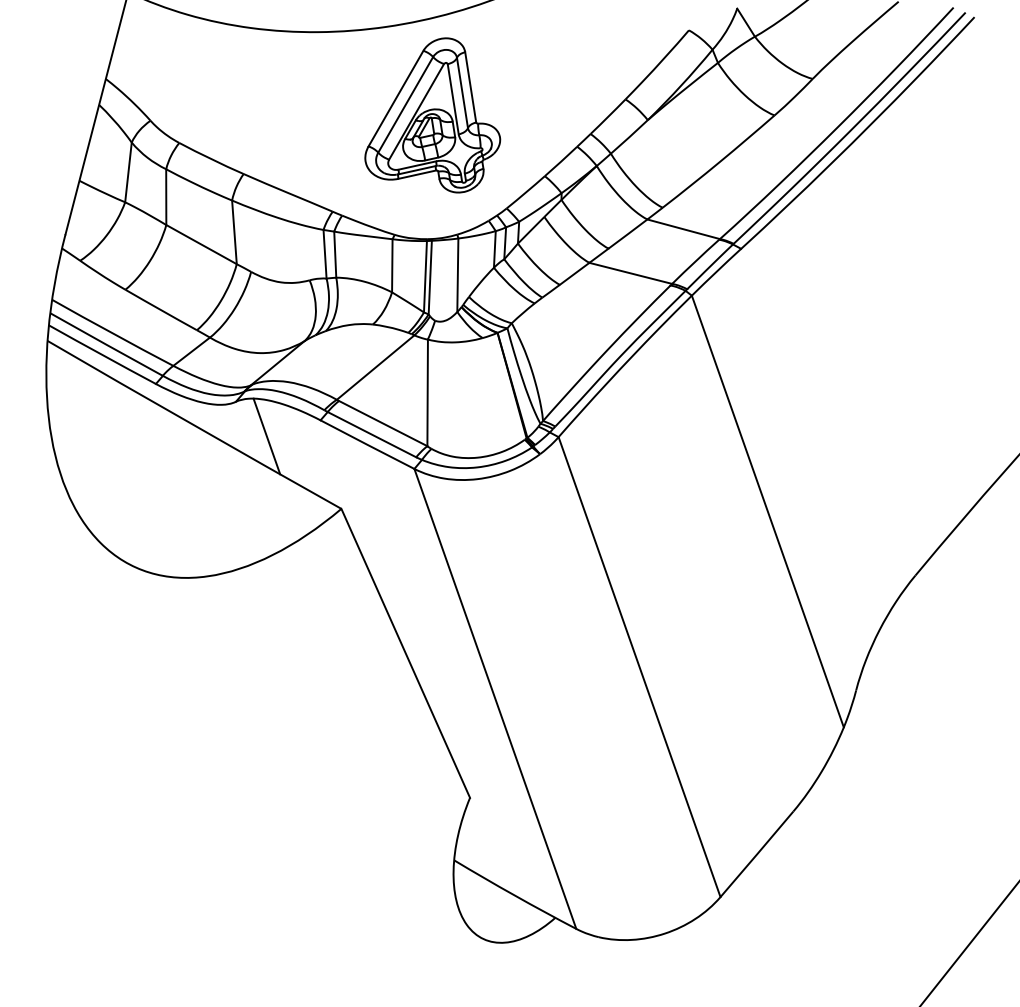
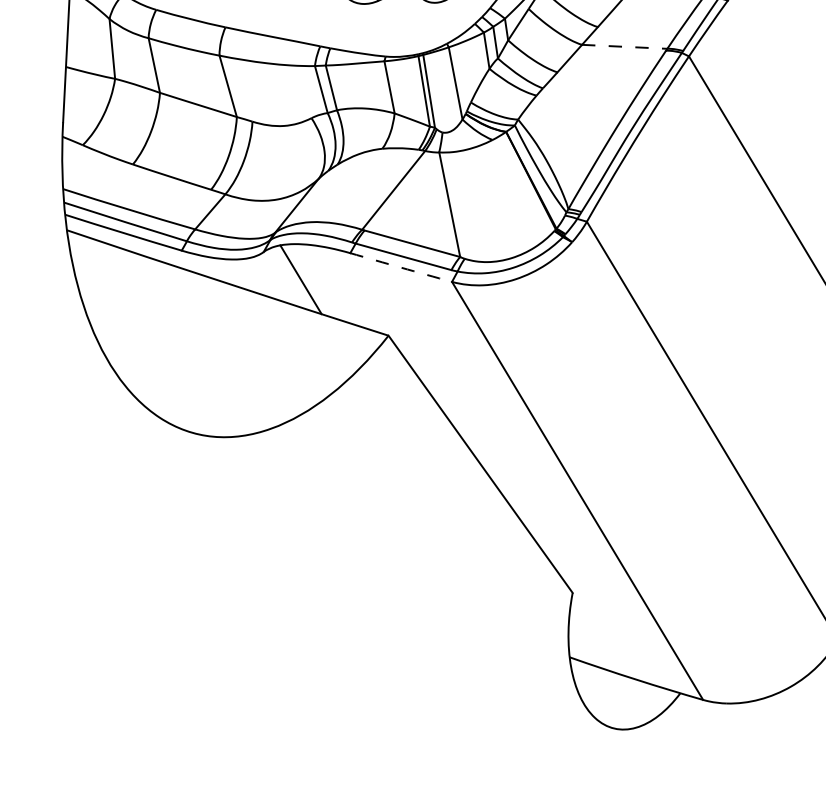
line: (630, 273) -> (624, 47), solid -> dashed
arc: (367, 444) -> (401, 267), solid -> dashed

